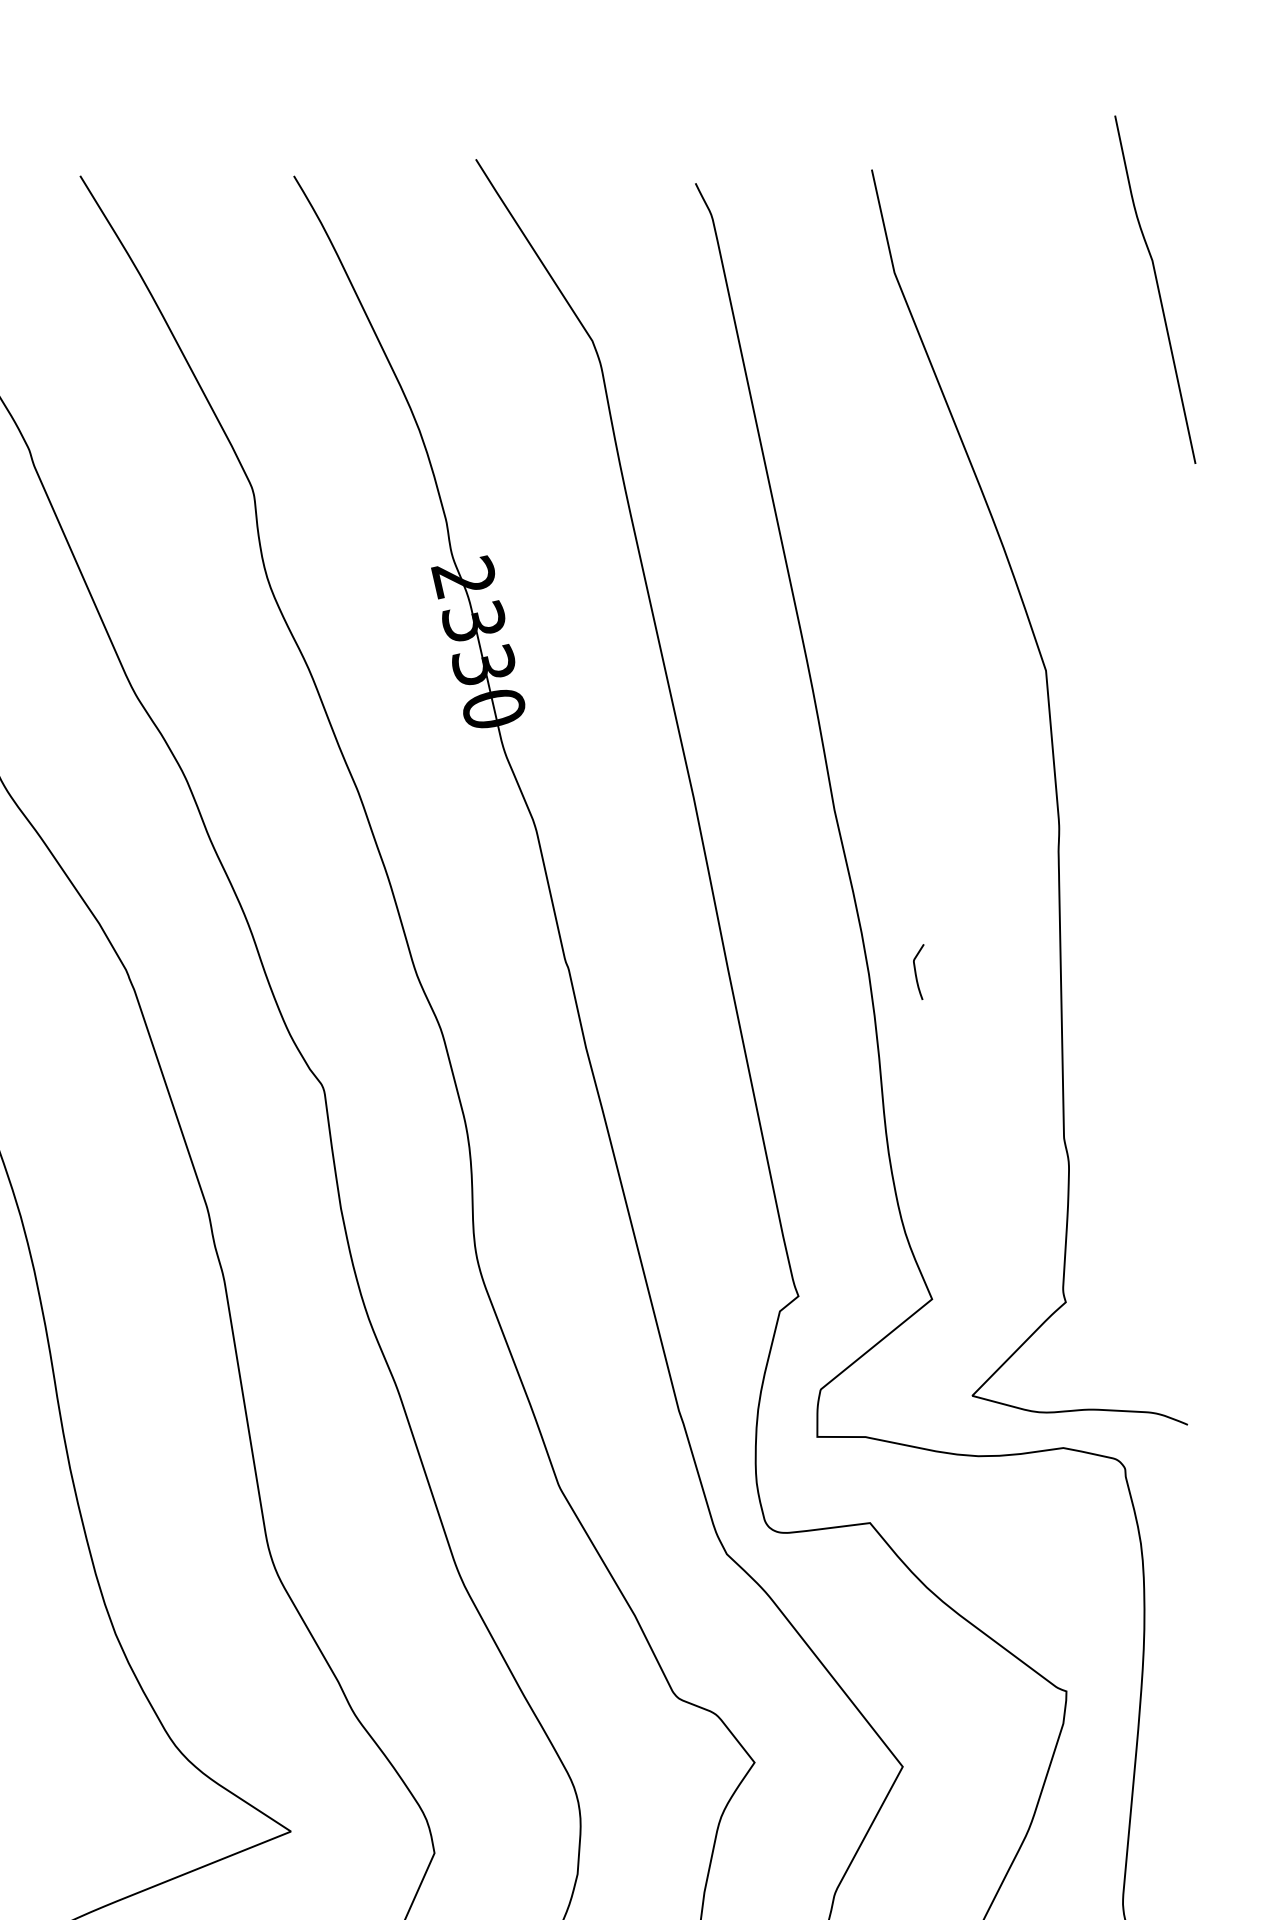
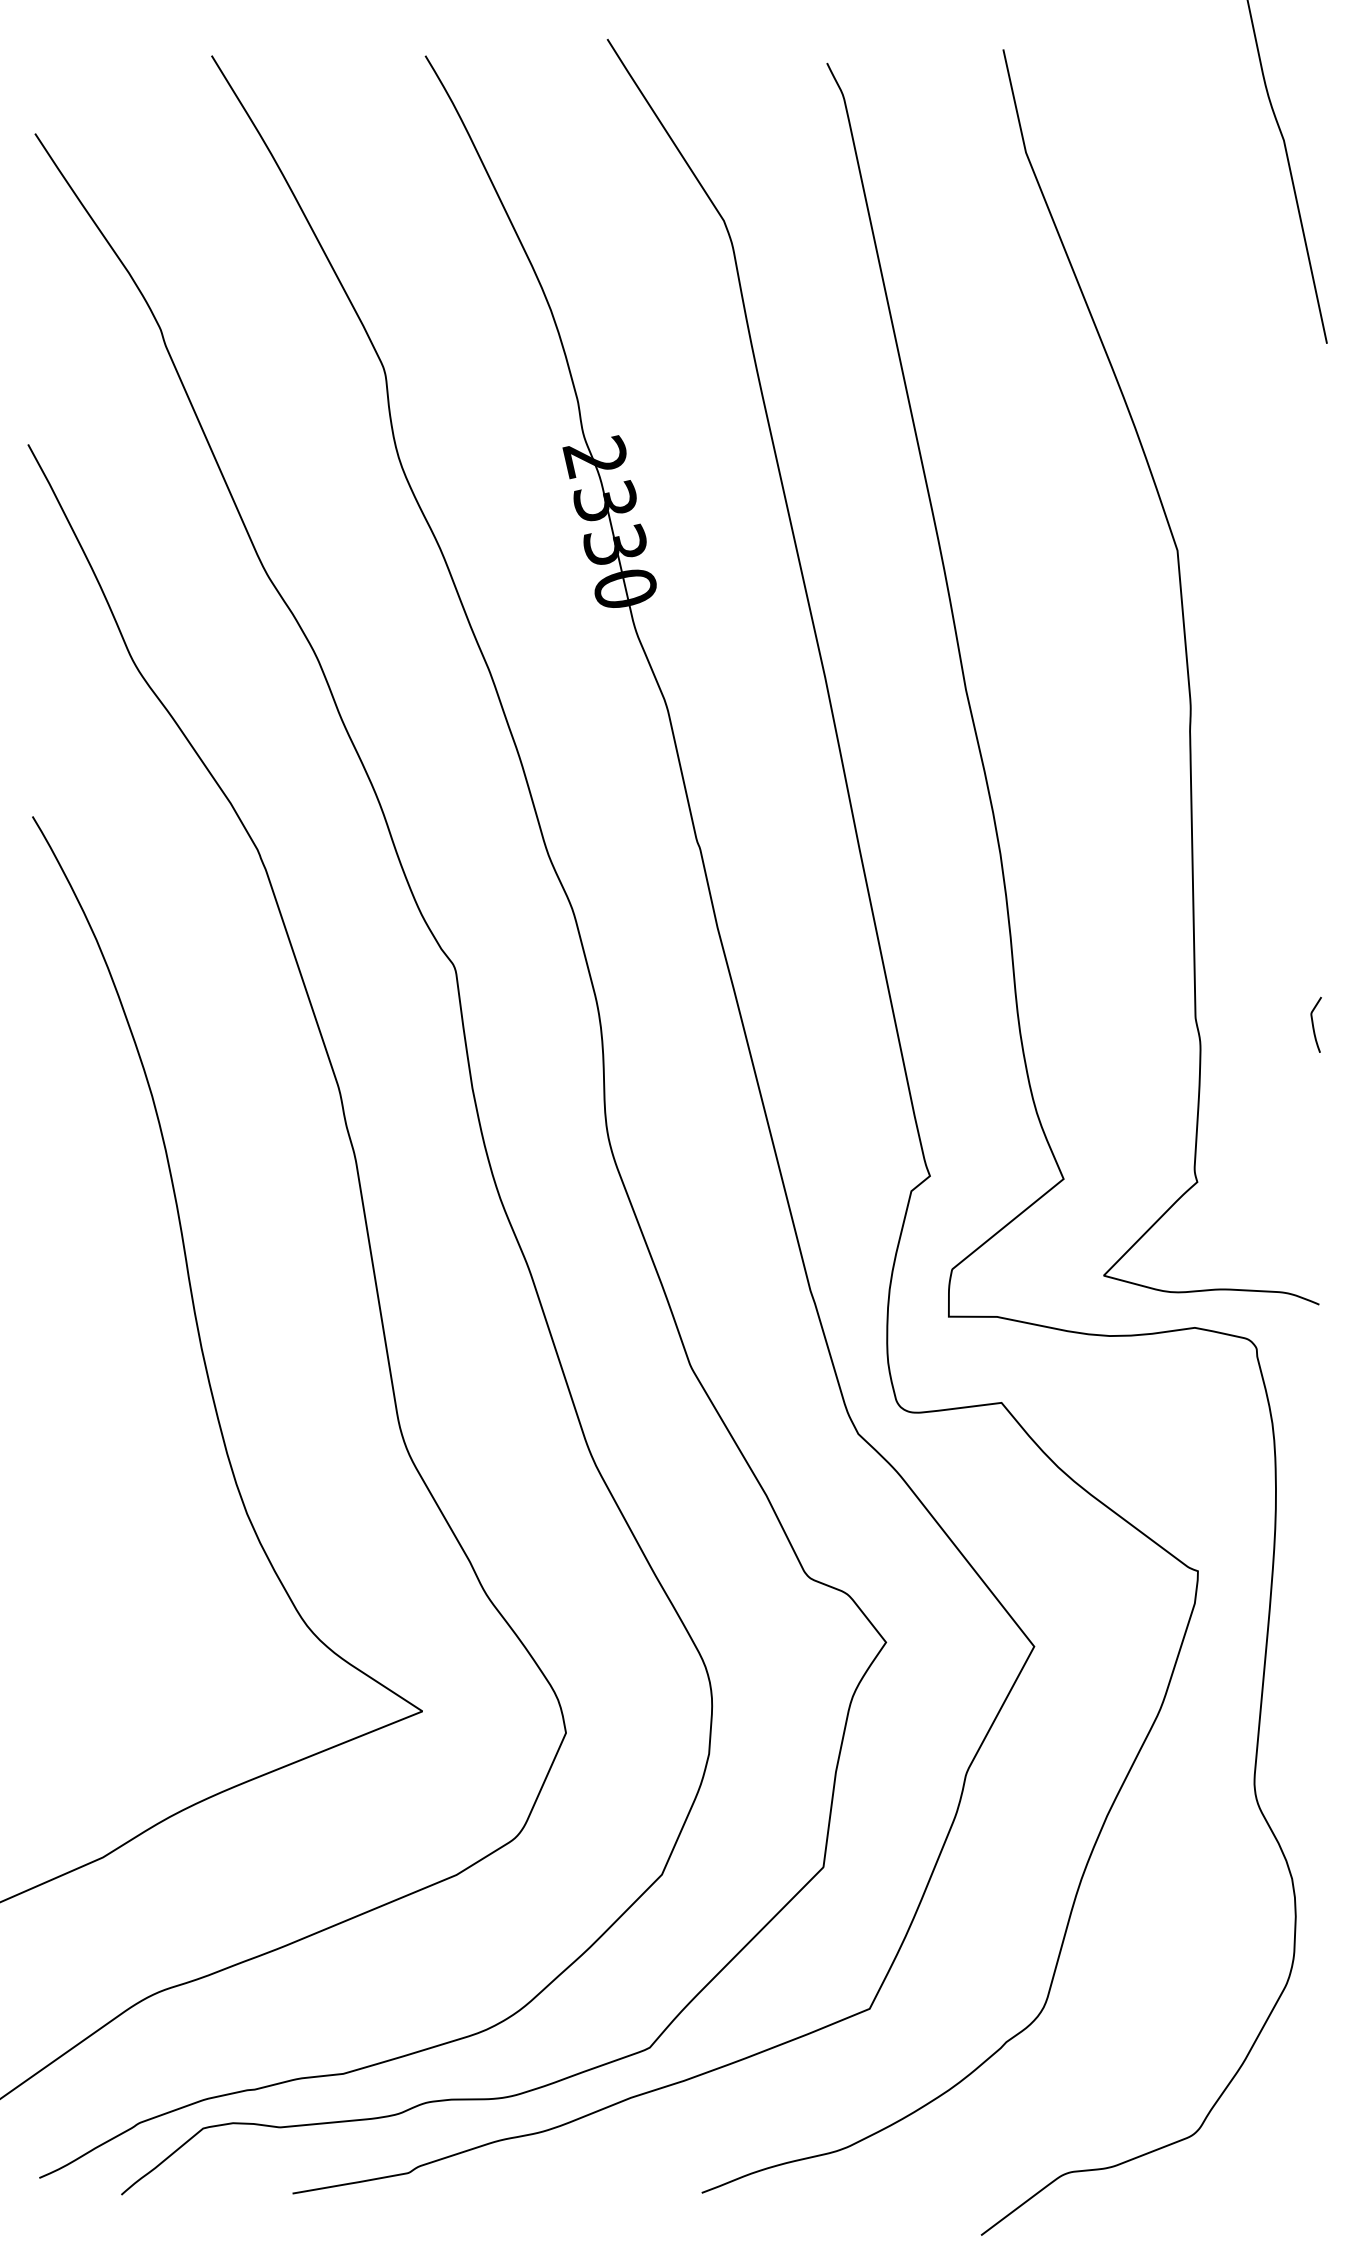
curve: (916, 971) -> (1313, 1024), moved

